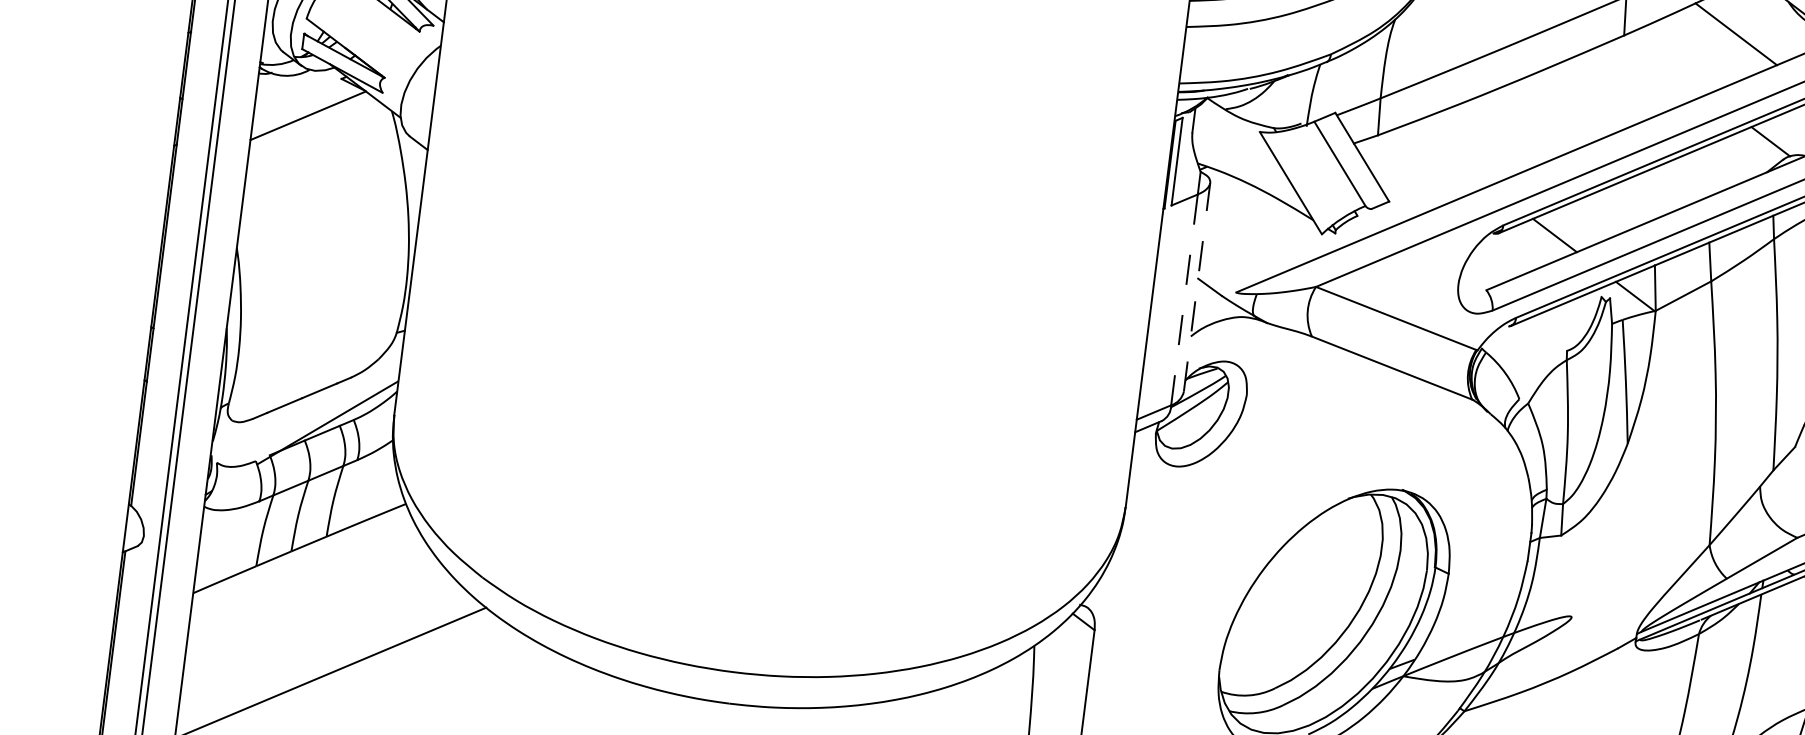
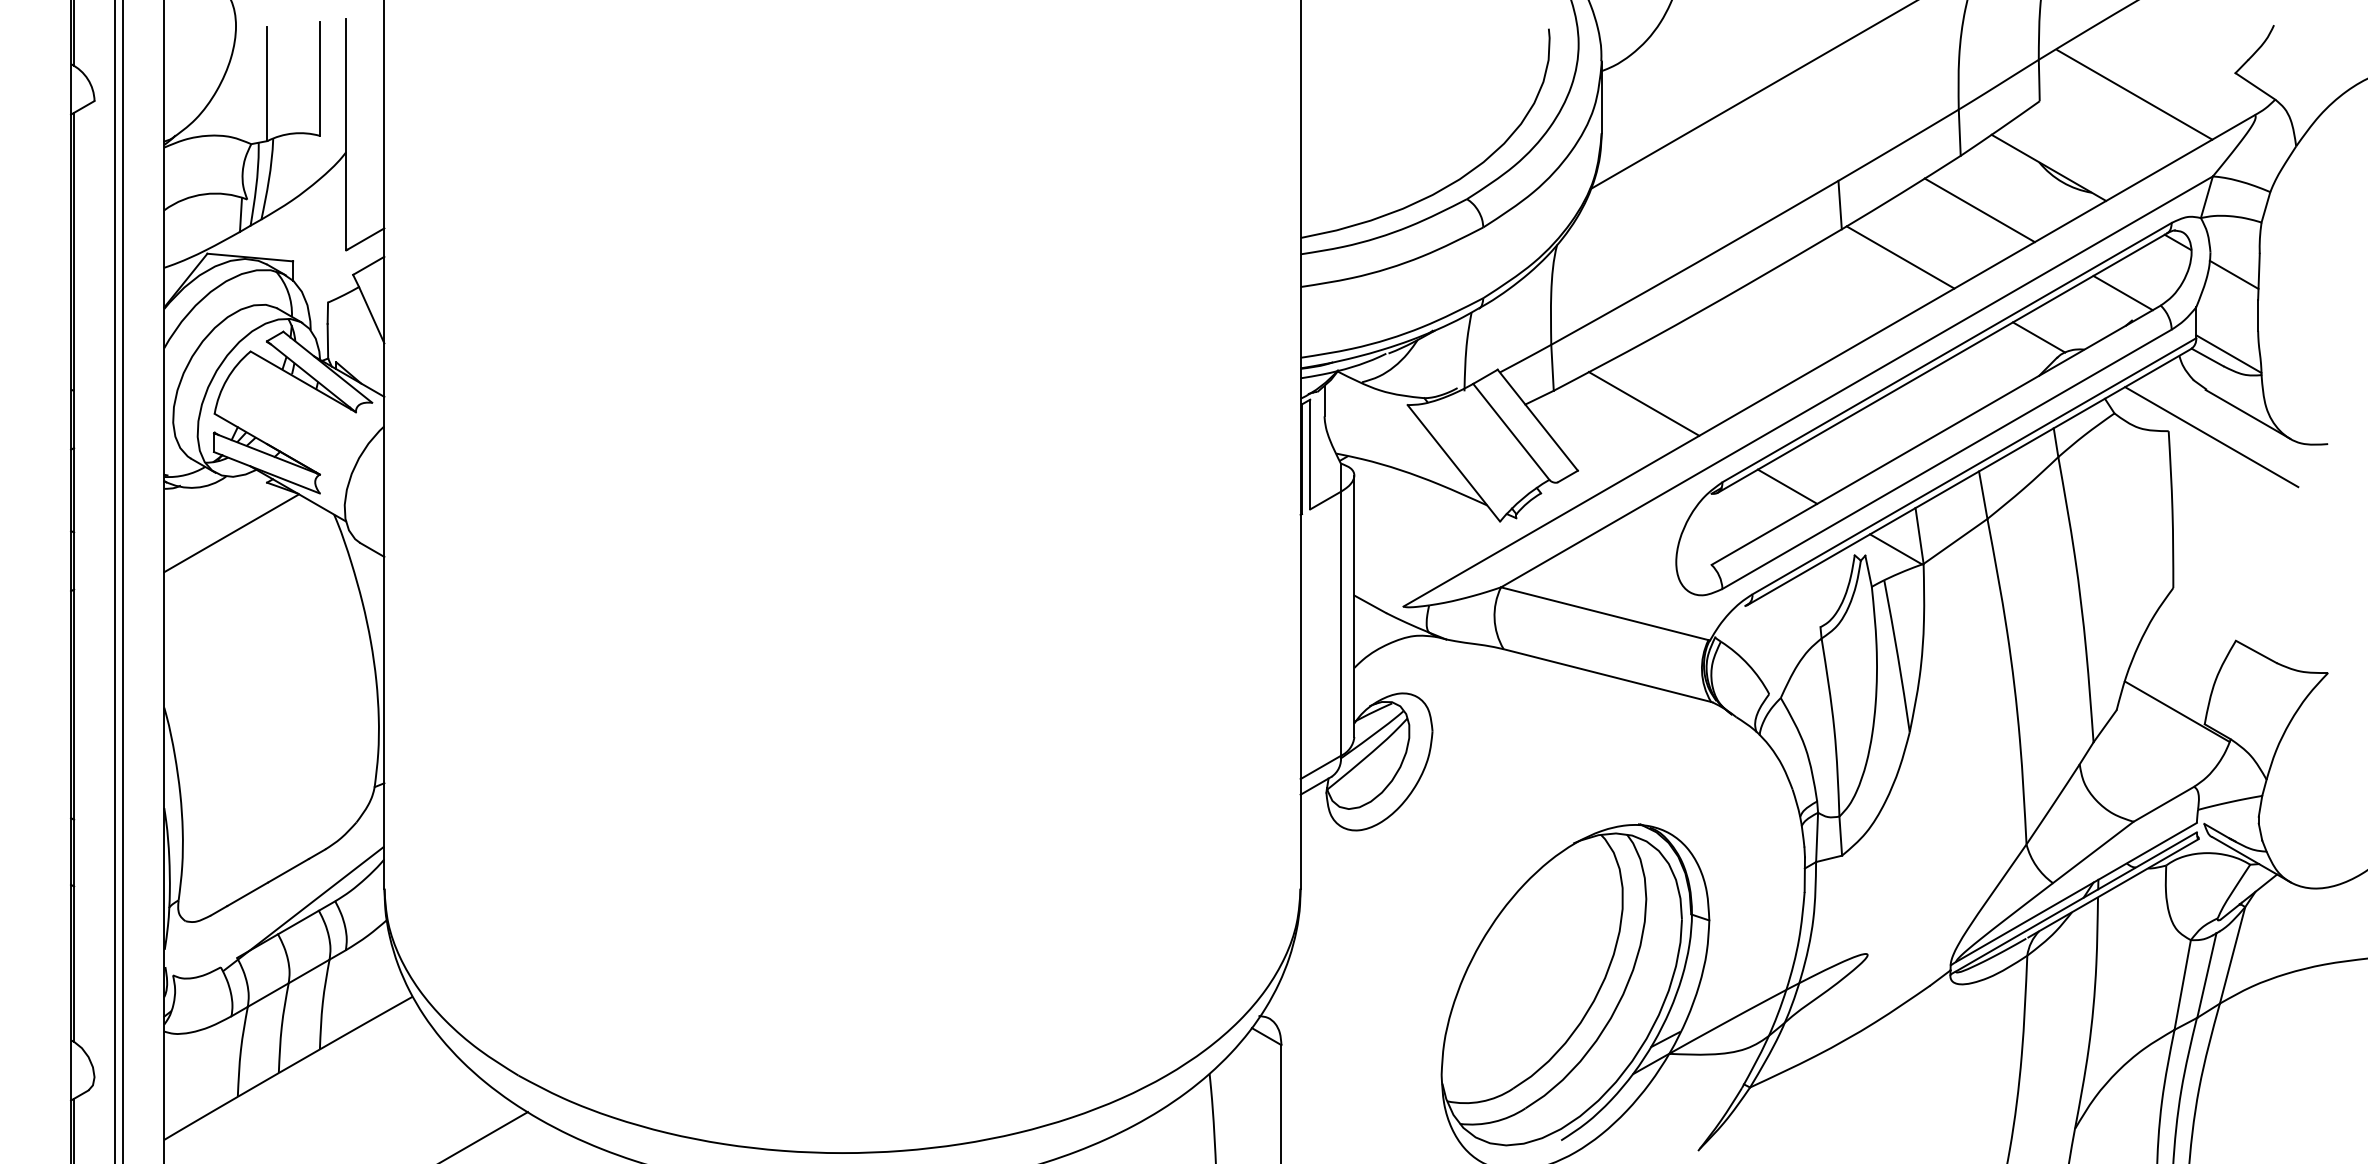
line: (1668, 63) -> (1900, 257), added
line: (1448, 154) -> (1643, 403), added
line: (1197, 287) -> (1354, 606), dashed -> solid
line: (1184, 299) -> (1340, 623), dashed -> solid

